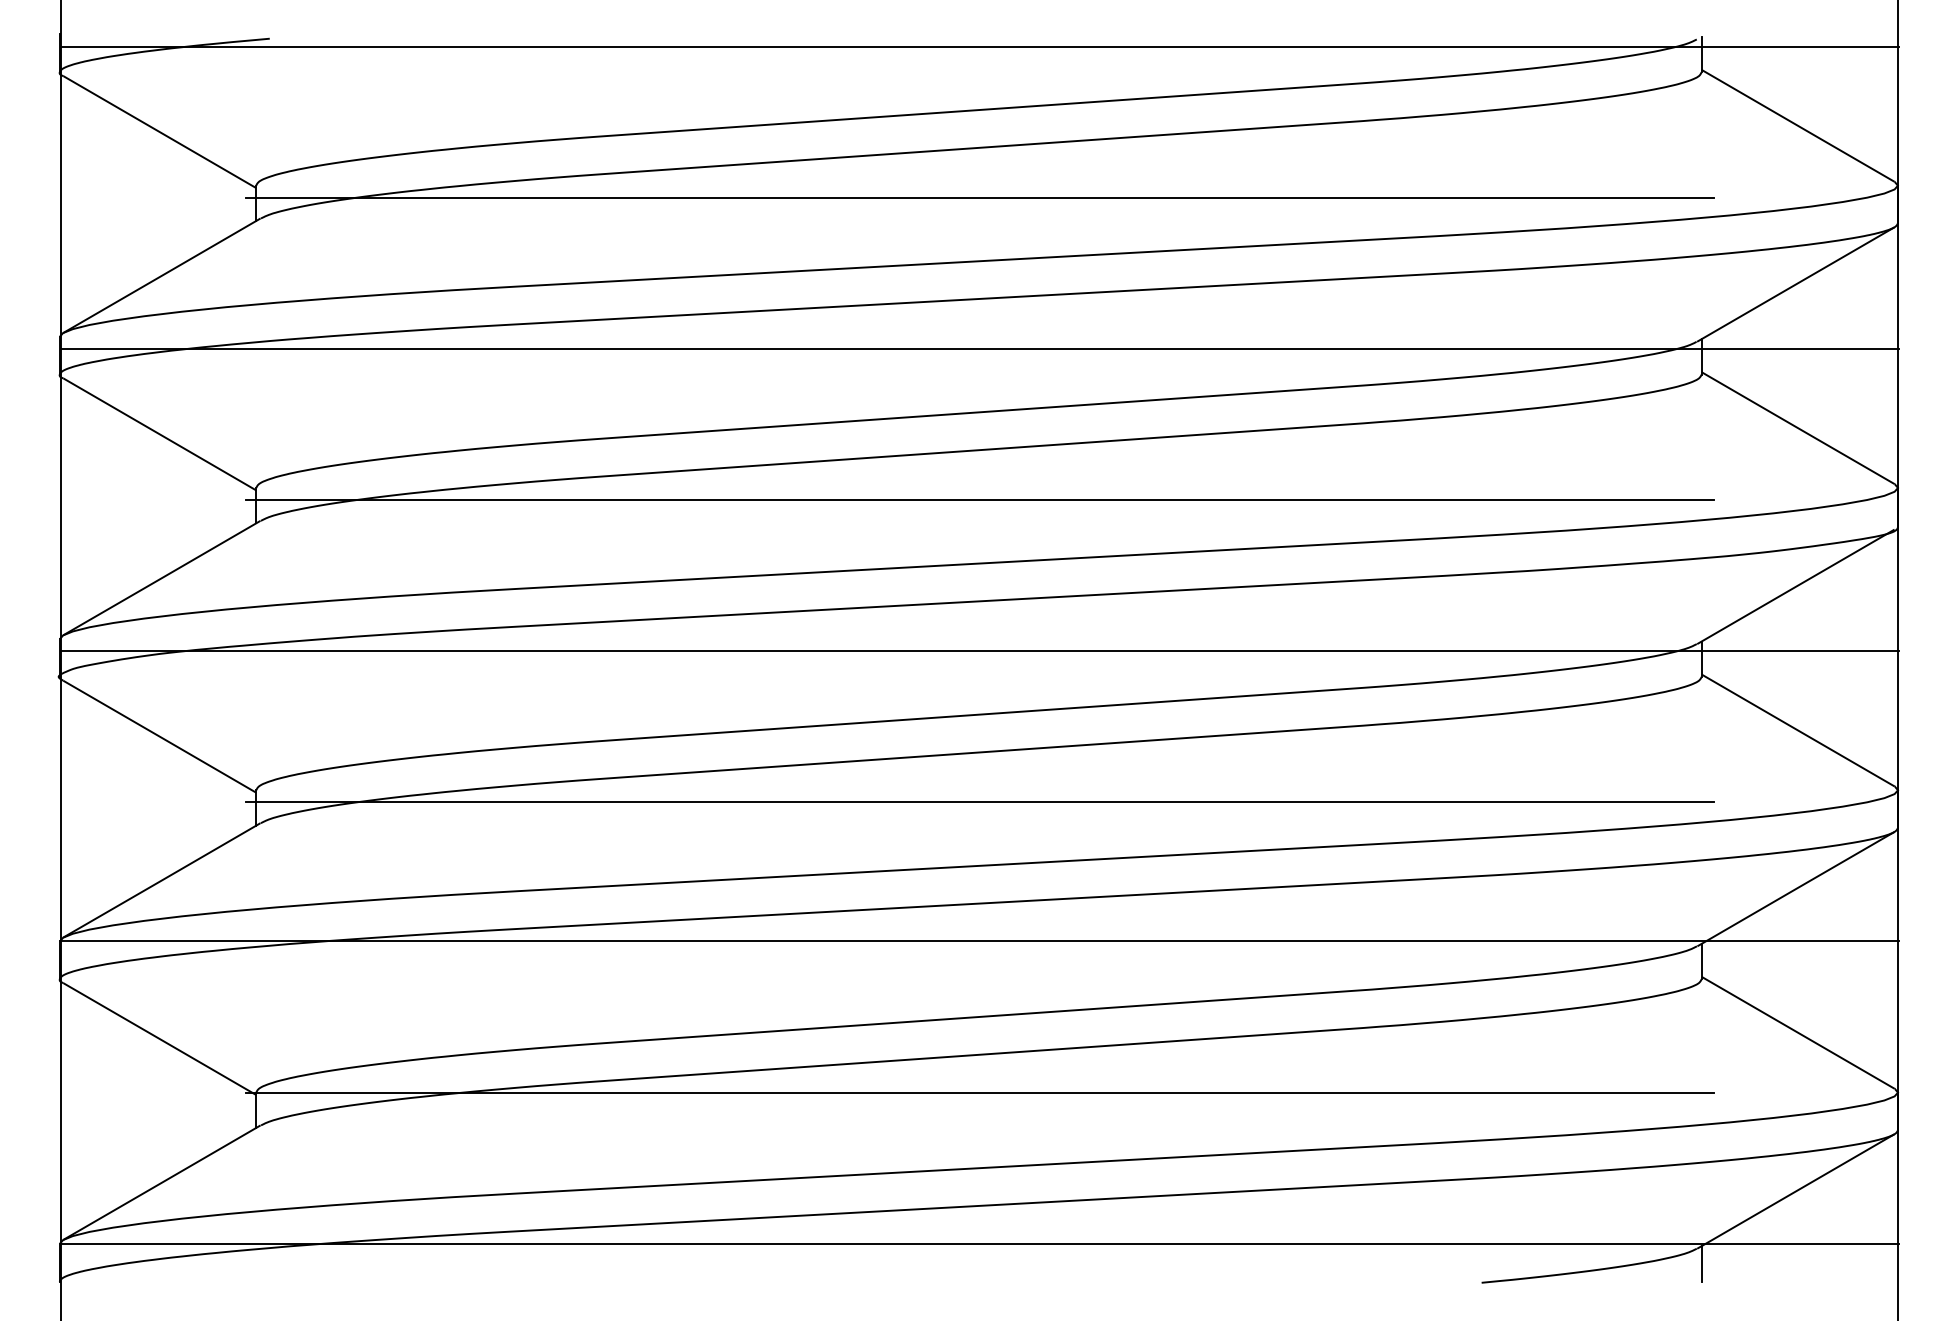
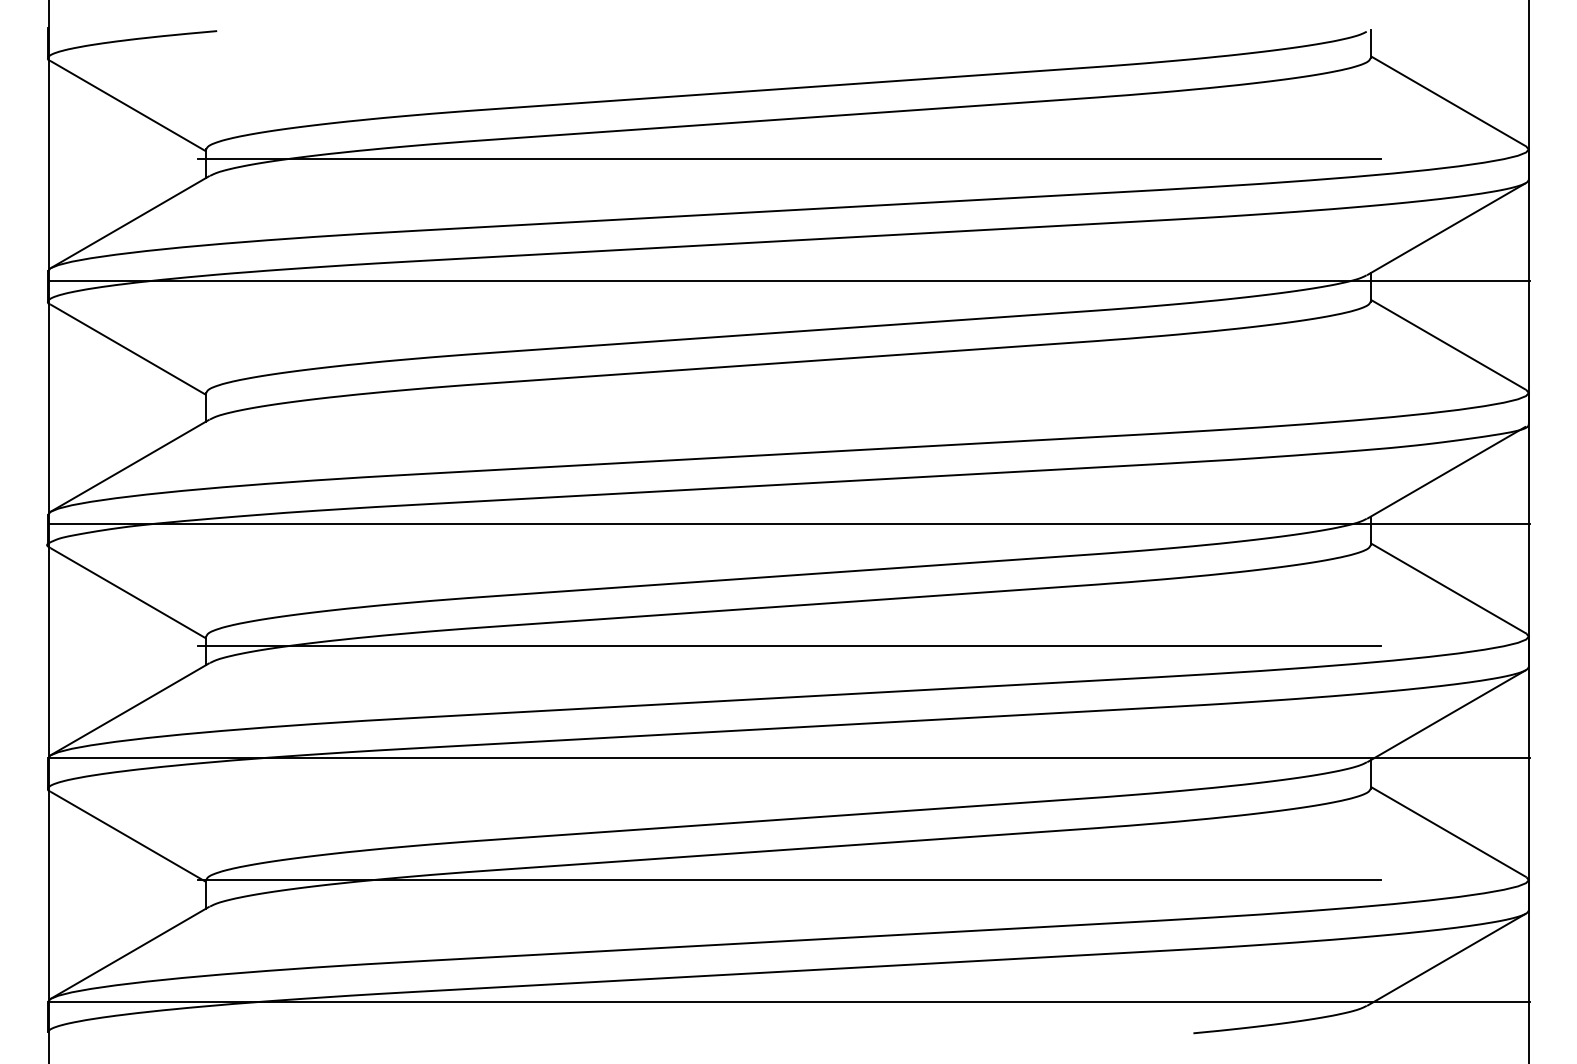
line: (980, 46) -> (789, 37), removed
line: (980, 500) -> (789, 403), removed
line: (1701, 1263) -> (1370, 1017), removed

